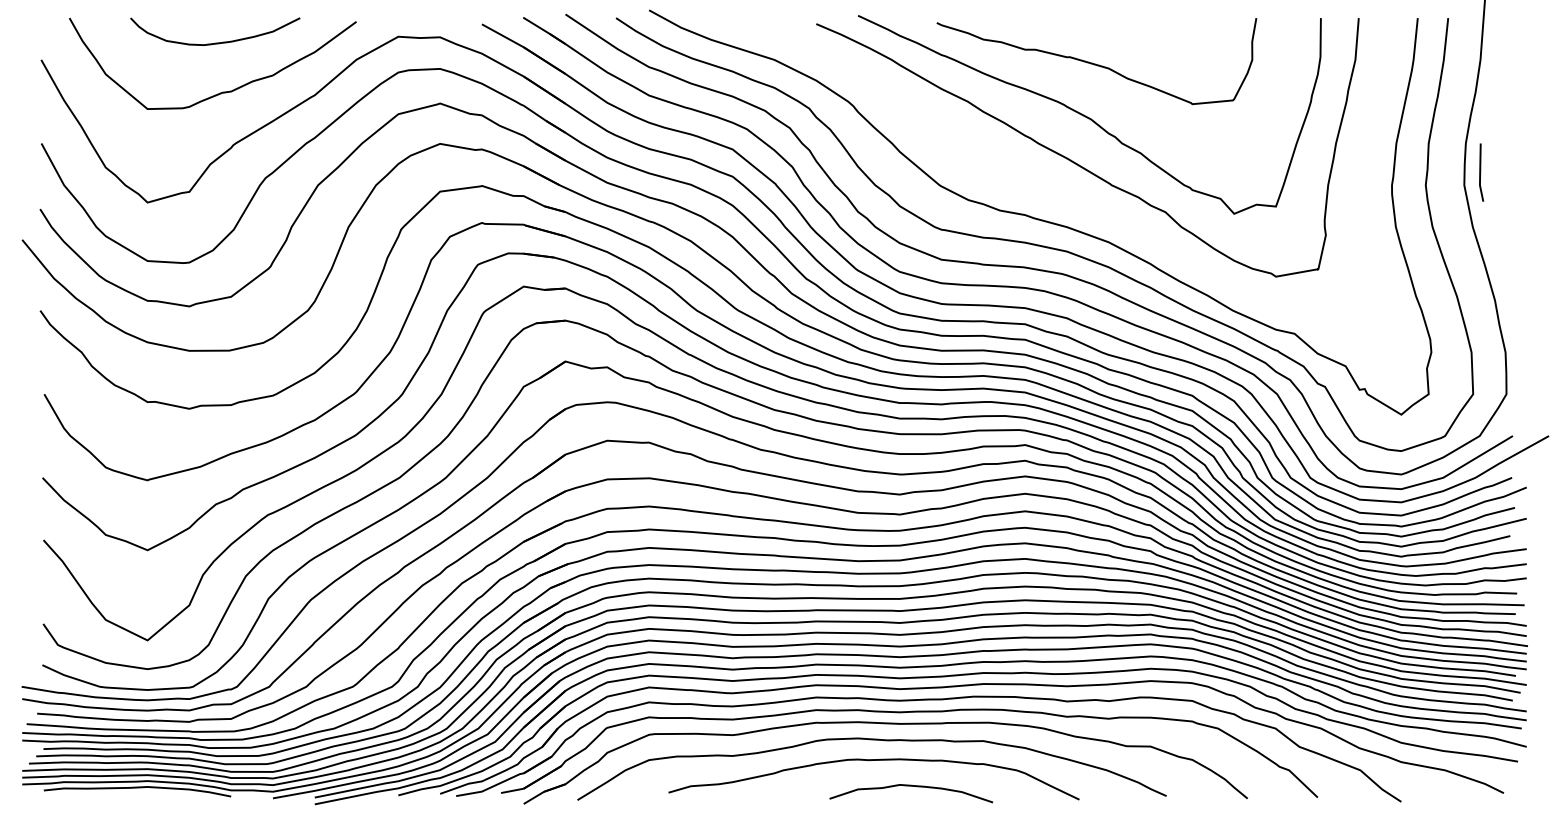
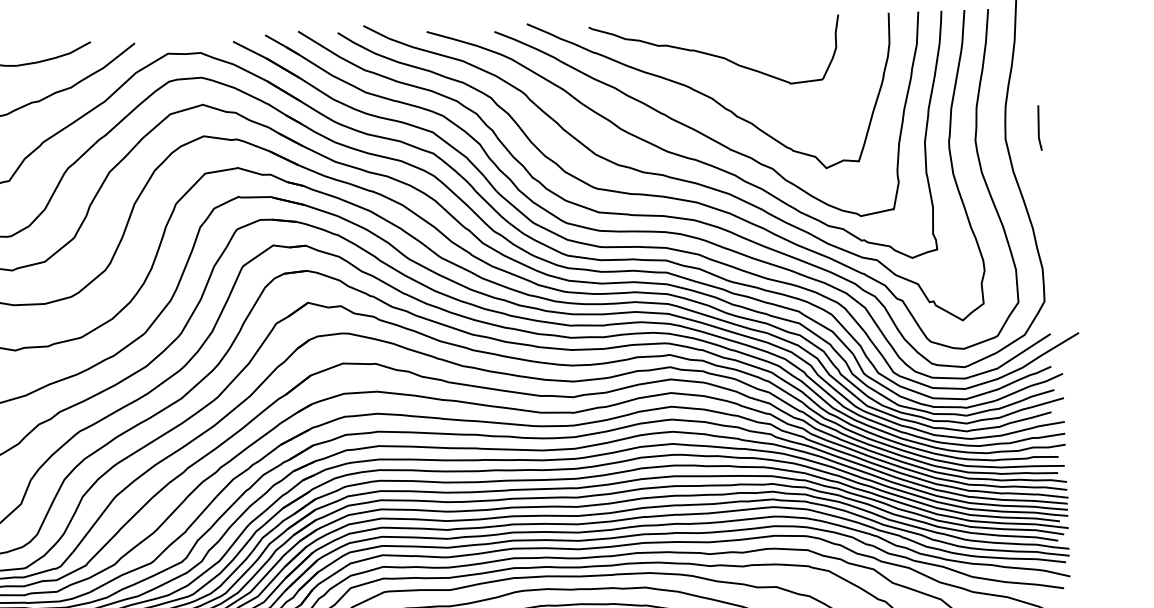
line: (1481, 172) -> (1039, 128), moved
curve: (1052, 191) -> (683, 155), added

